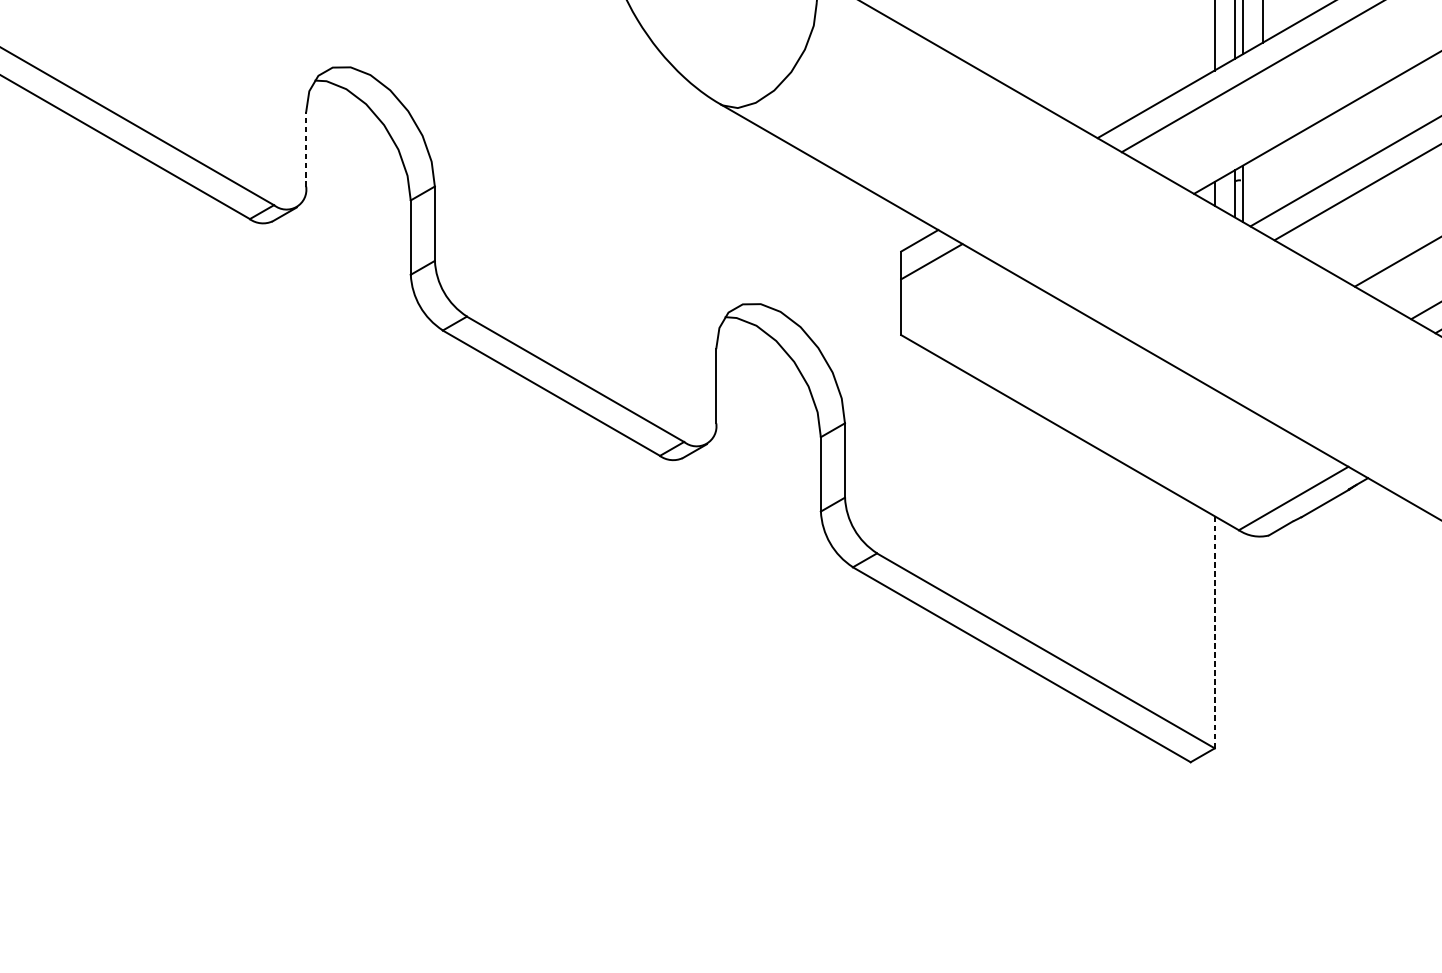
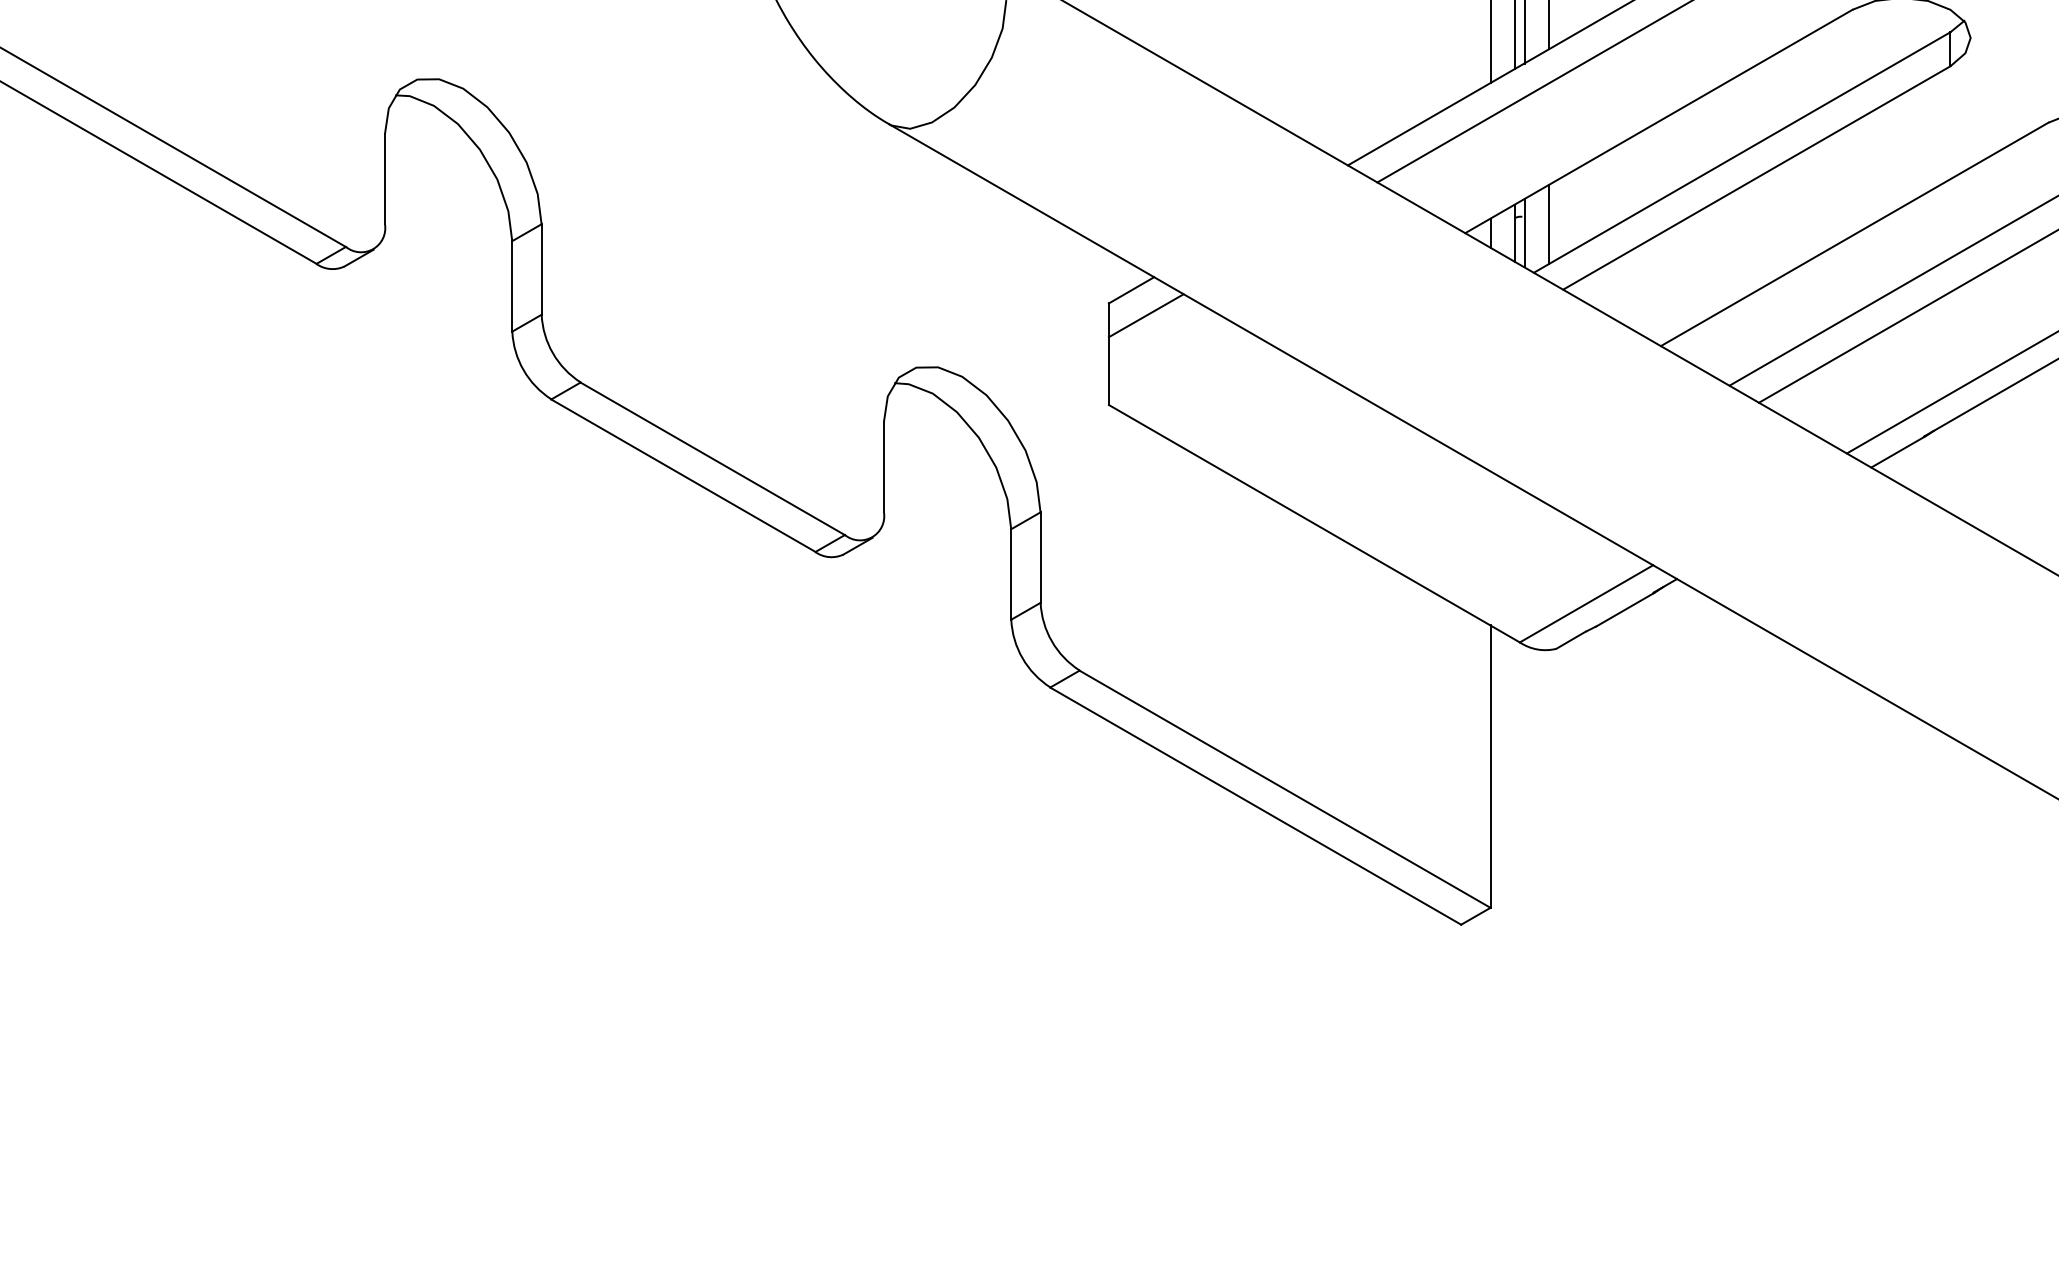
line: (305, 148) -> (384, 178), dashed -> solid
line: (1263, 185) -> (1549, 223), added
line: (1214, 632) -> (1490, 766), dashed -> solid

